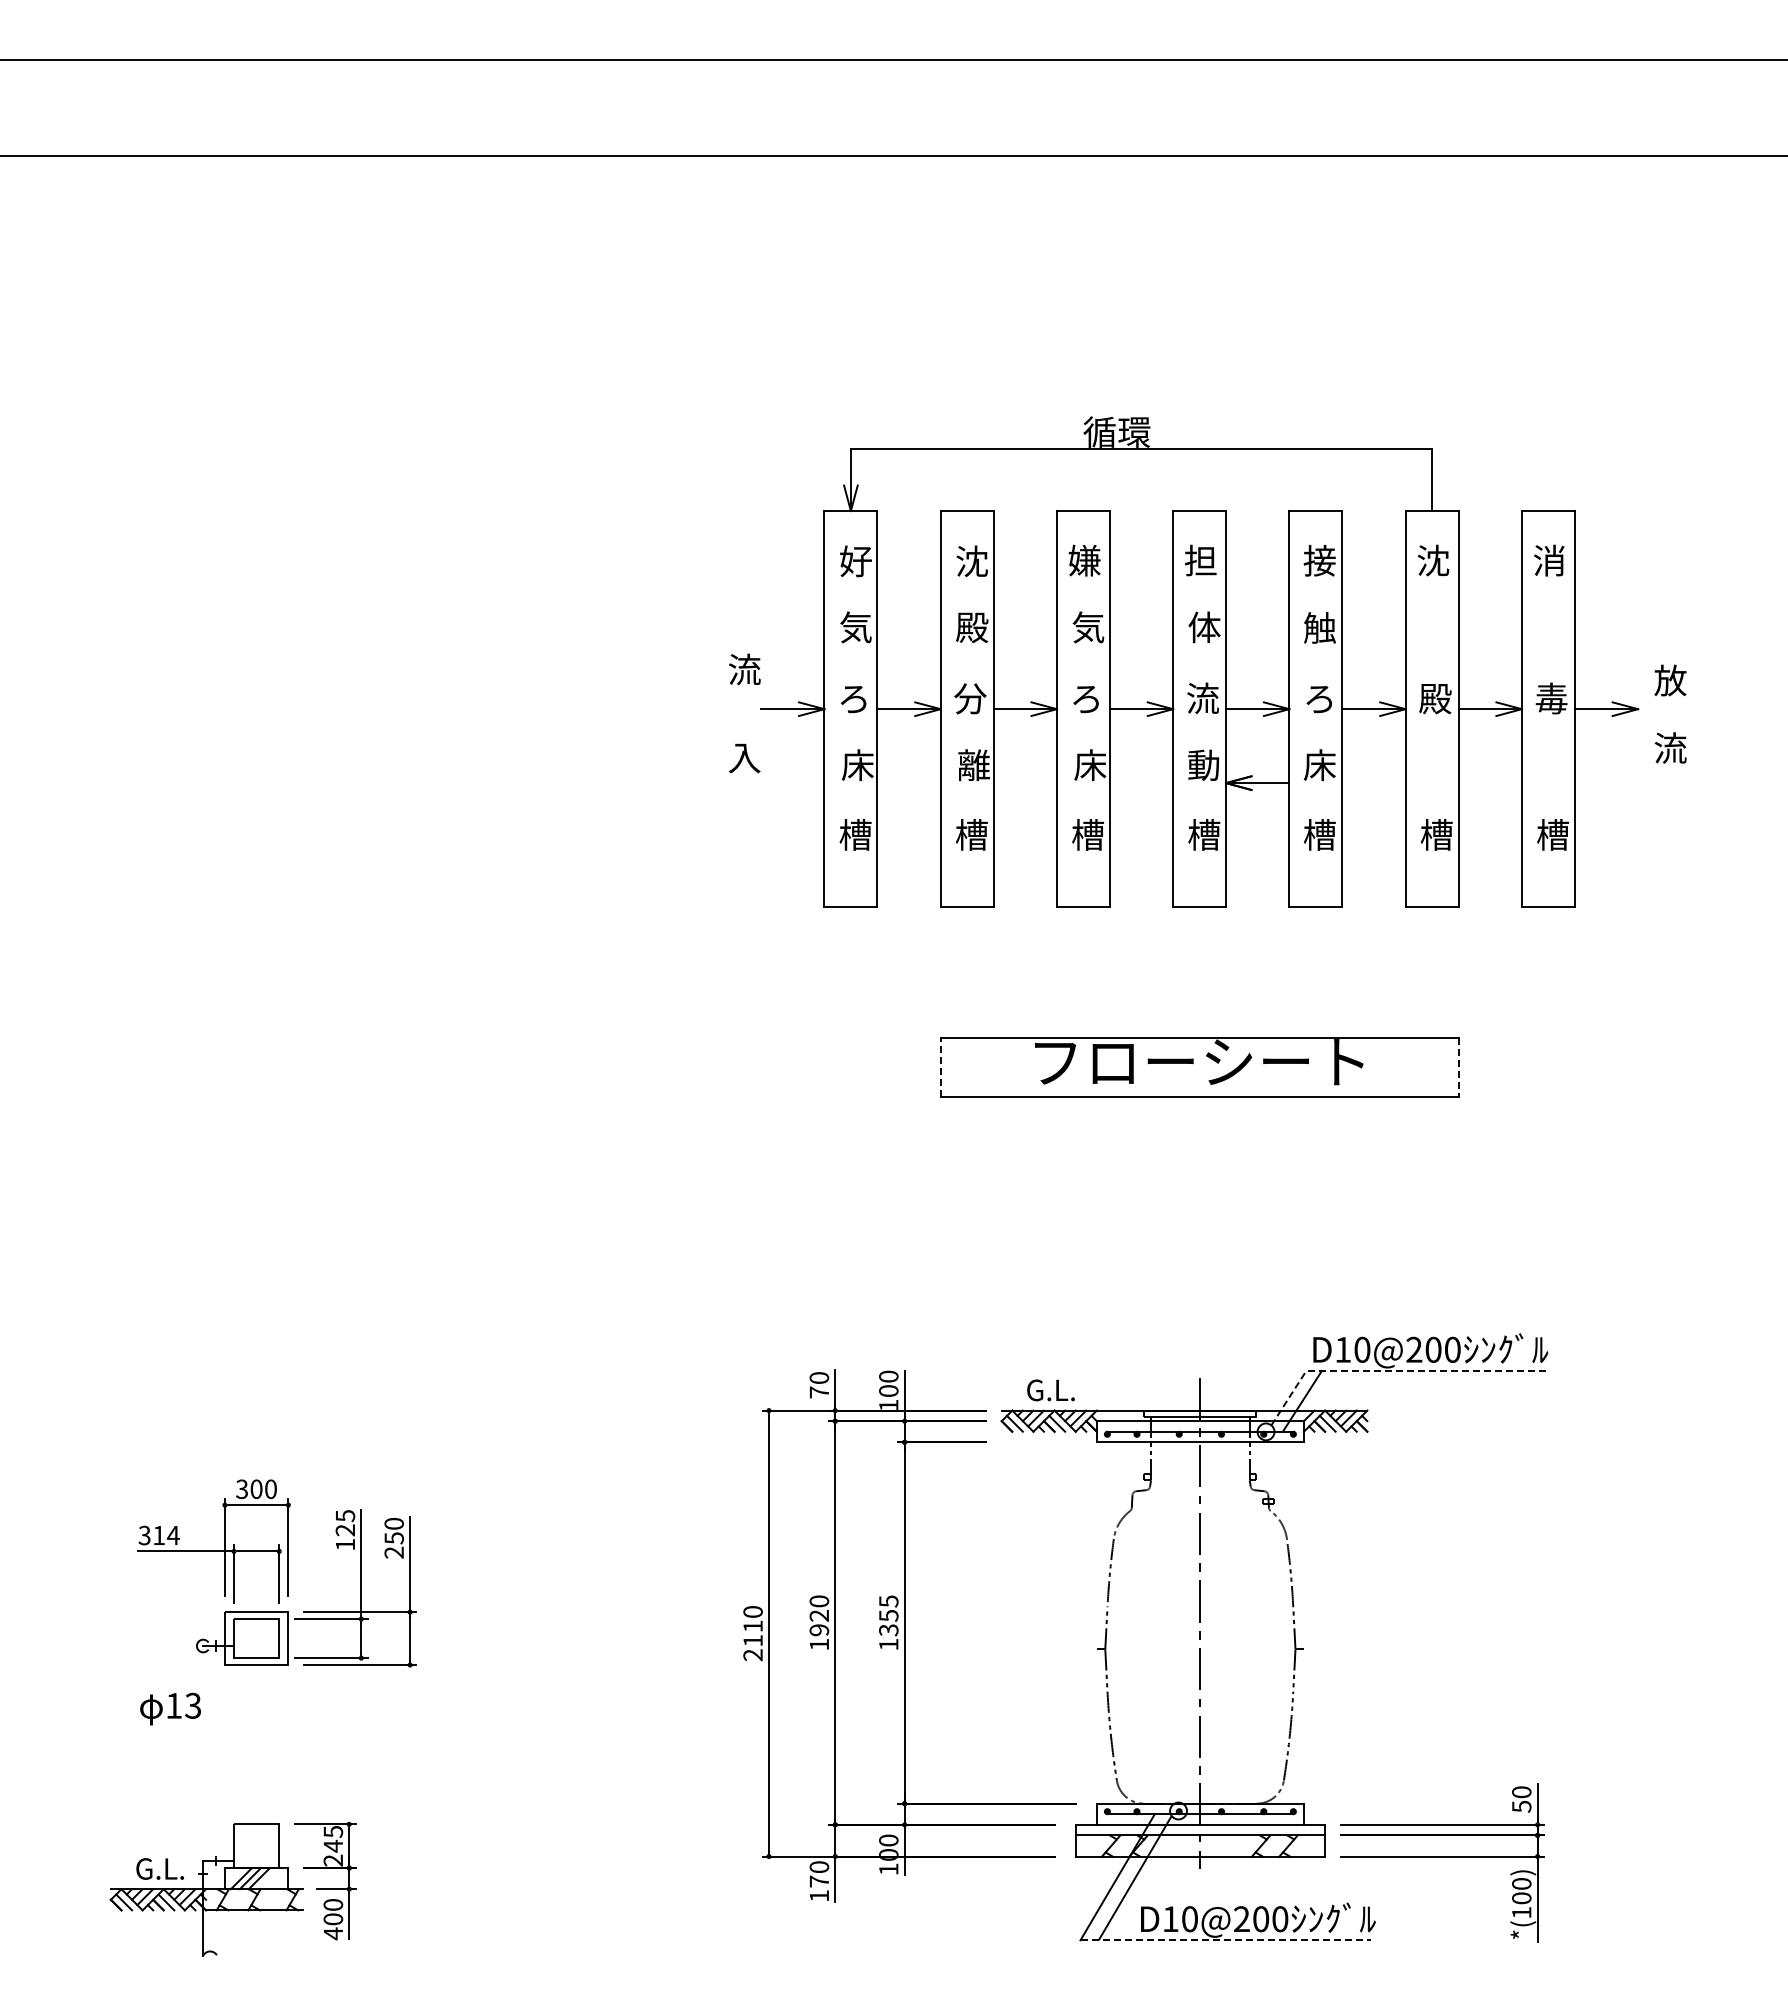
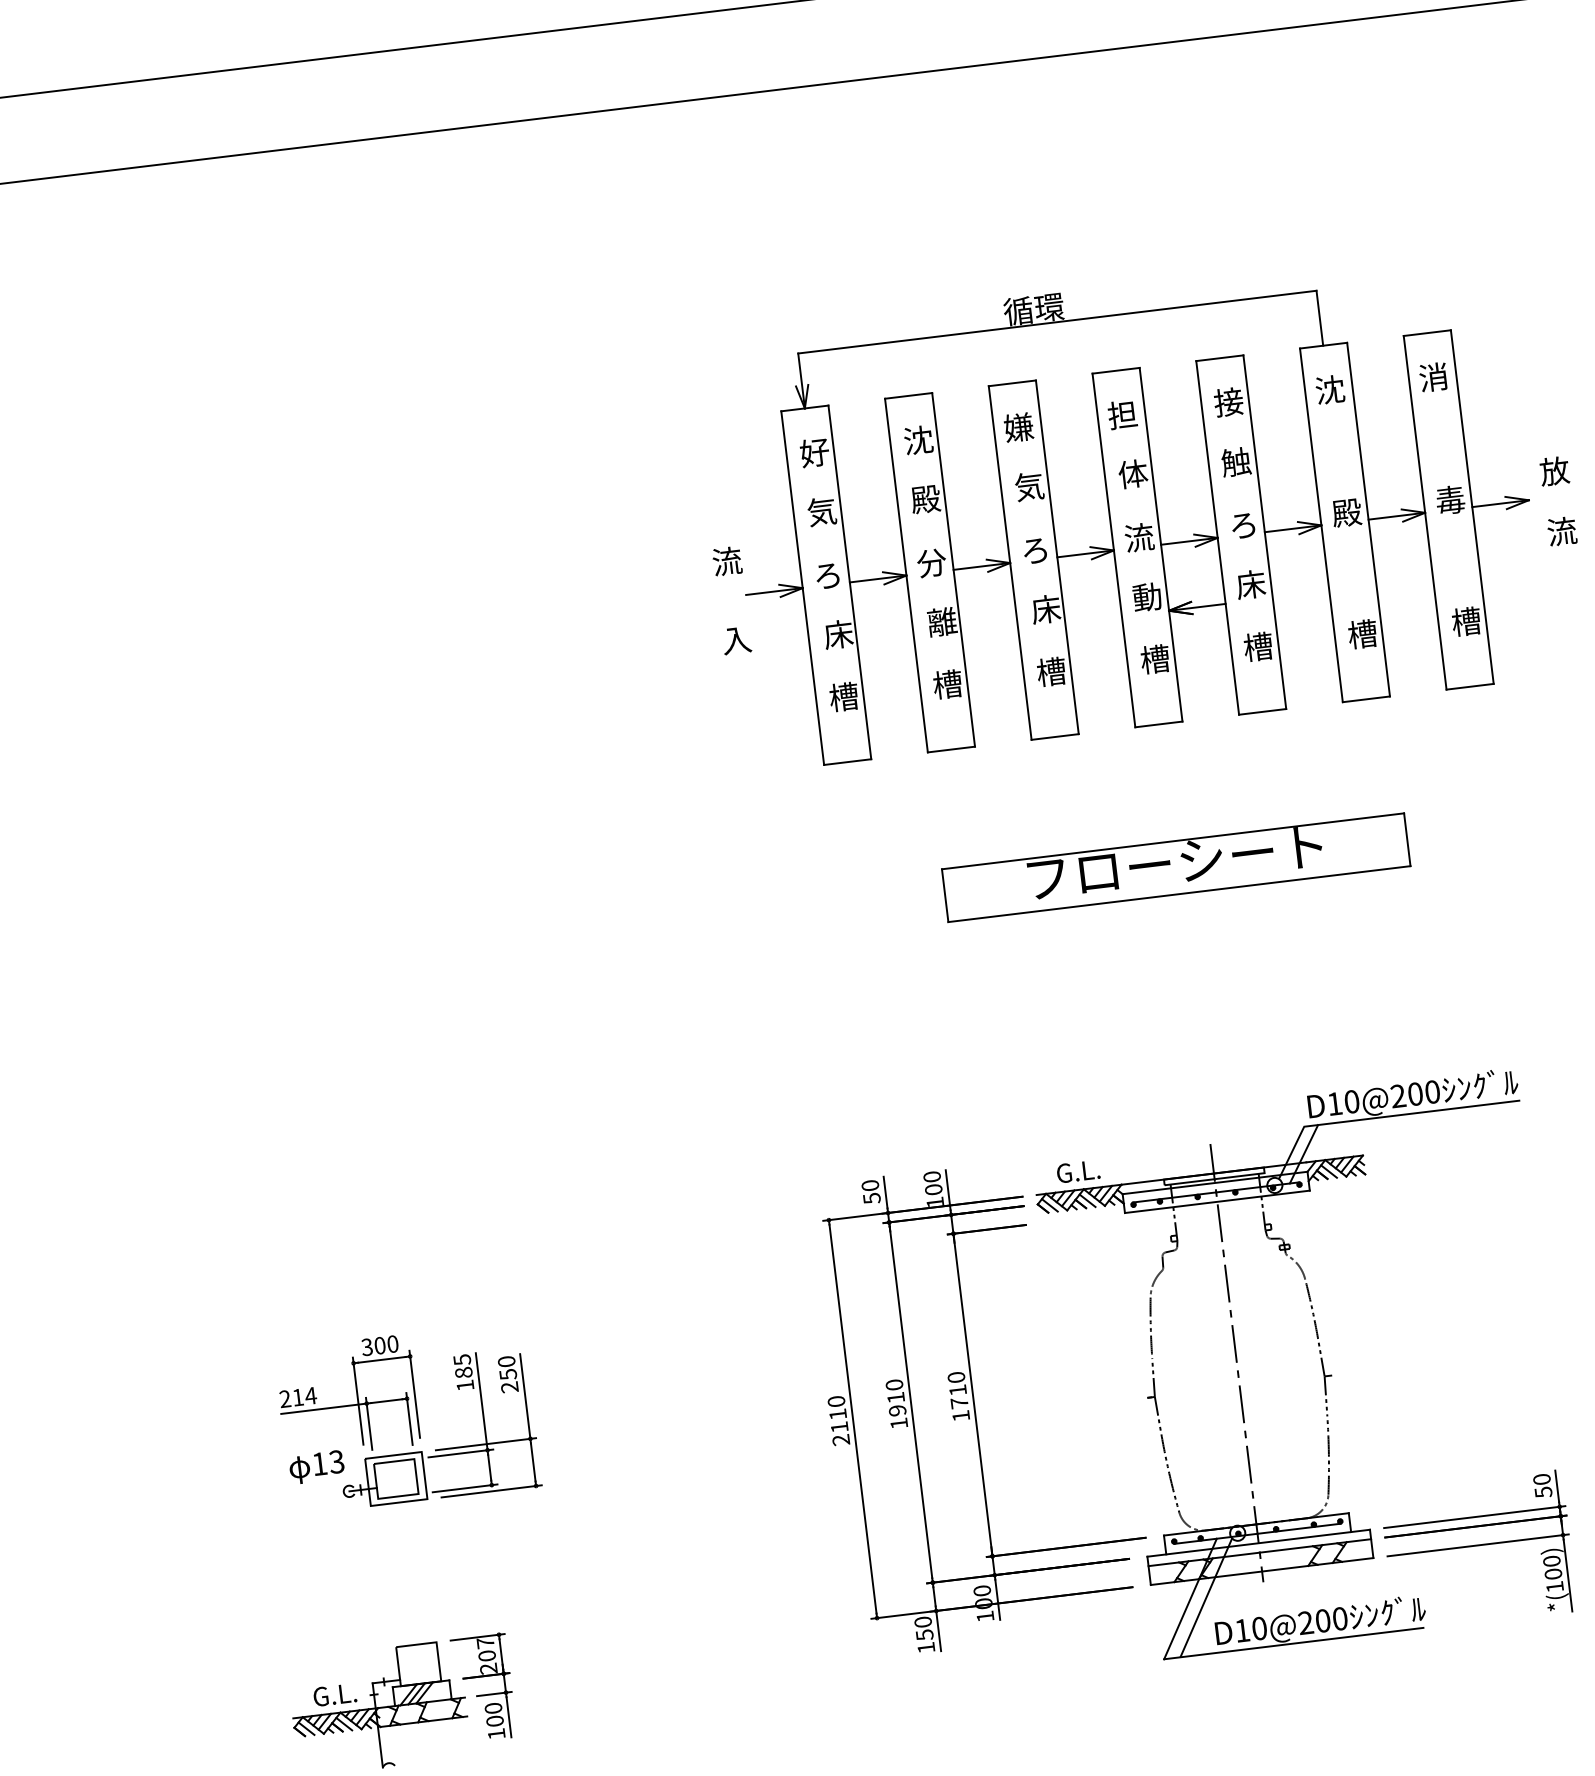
line: (940, 1067) -> (944, 895), dashed -> solid
line: (1458, 1067) -> (1407, 839), dashed -> solid
line: (1394, 1370) -> (1382, 1116), dashed -> solid
text: (819, 1392) -> (872, 1198), 70 -> 50
text: (345, 1530) -> (463, 1372), 125 -> 185
text: (144, 1535) -> (285, 1399), 314 -> 214
text: (818, 1615) -> (895, 1397), 1920 -> 1910
text: (888, 1615) -> (957, 1390), 1355 -> 1710
text: (170, 1708) -> (316, 1466), moved
text: (333, 1838) -> (486, 1649), 245 -> 207
text: (819, 1881) -> (924, 1634), 170 -> 150
text: (332, 1933) -> (495, 1733), 400 -> 100
line: (1226, 1940) -> (1294, 1643), dashed -> solid

